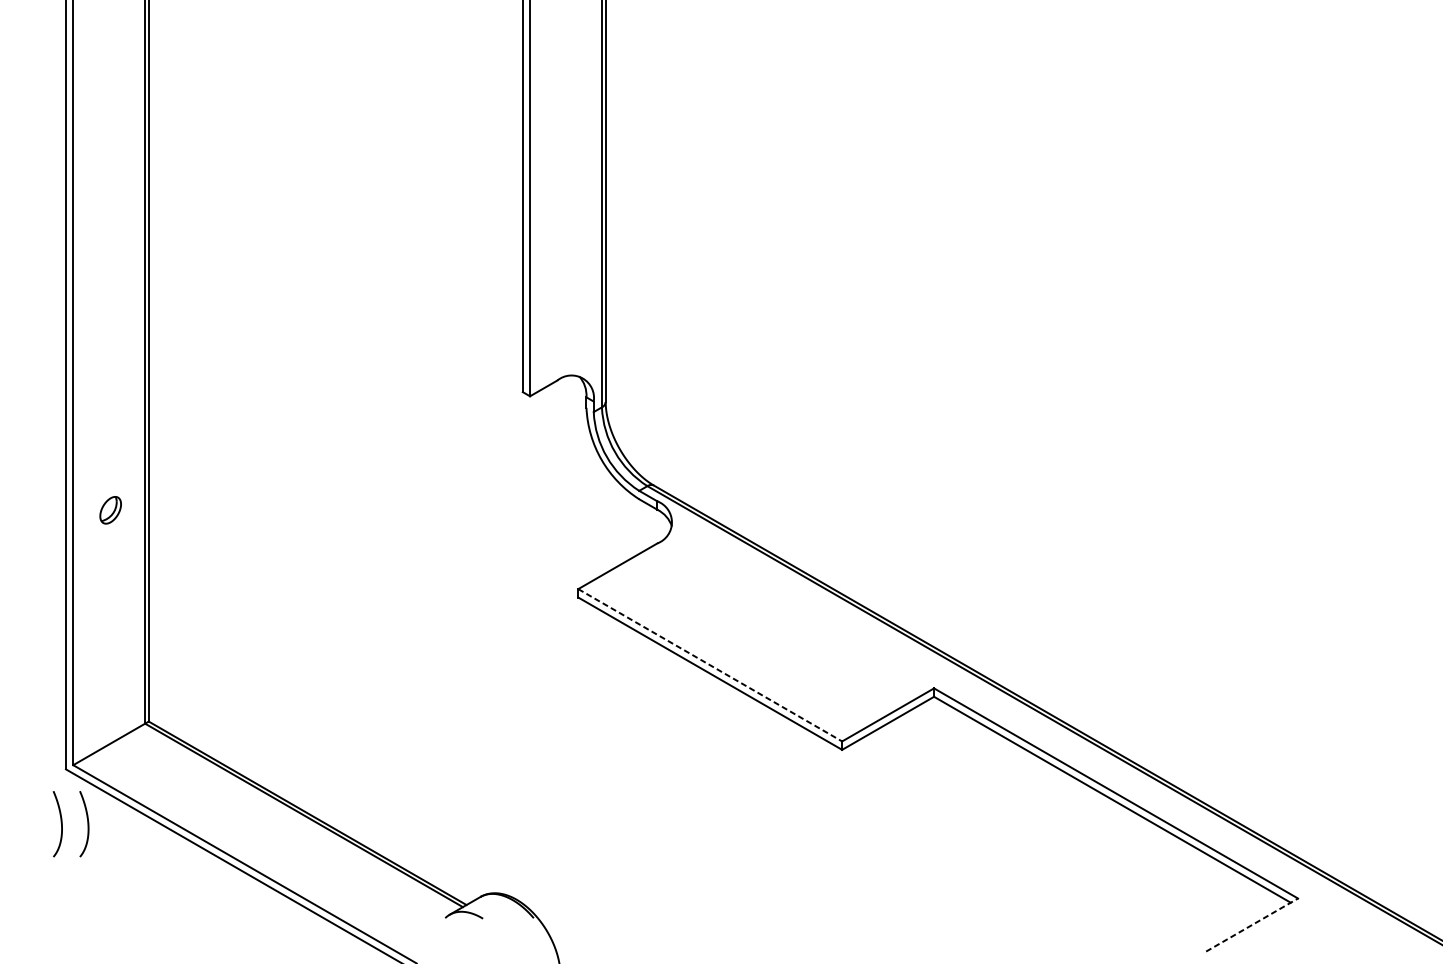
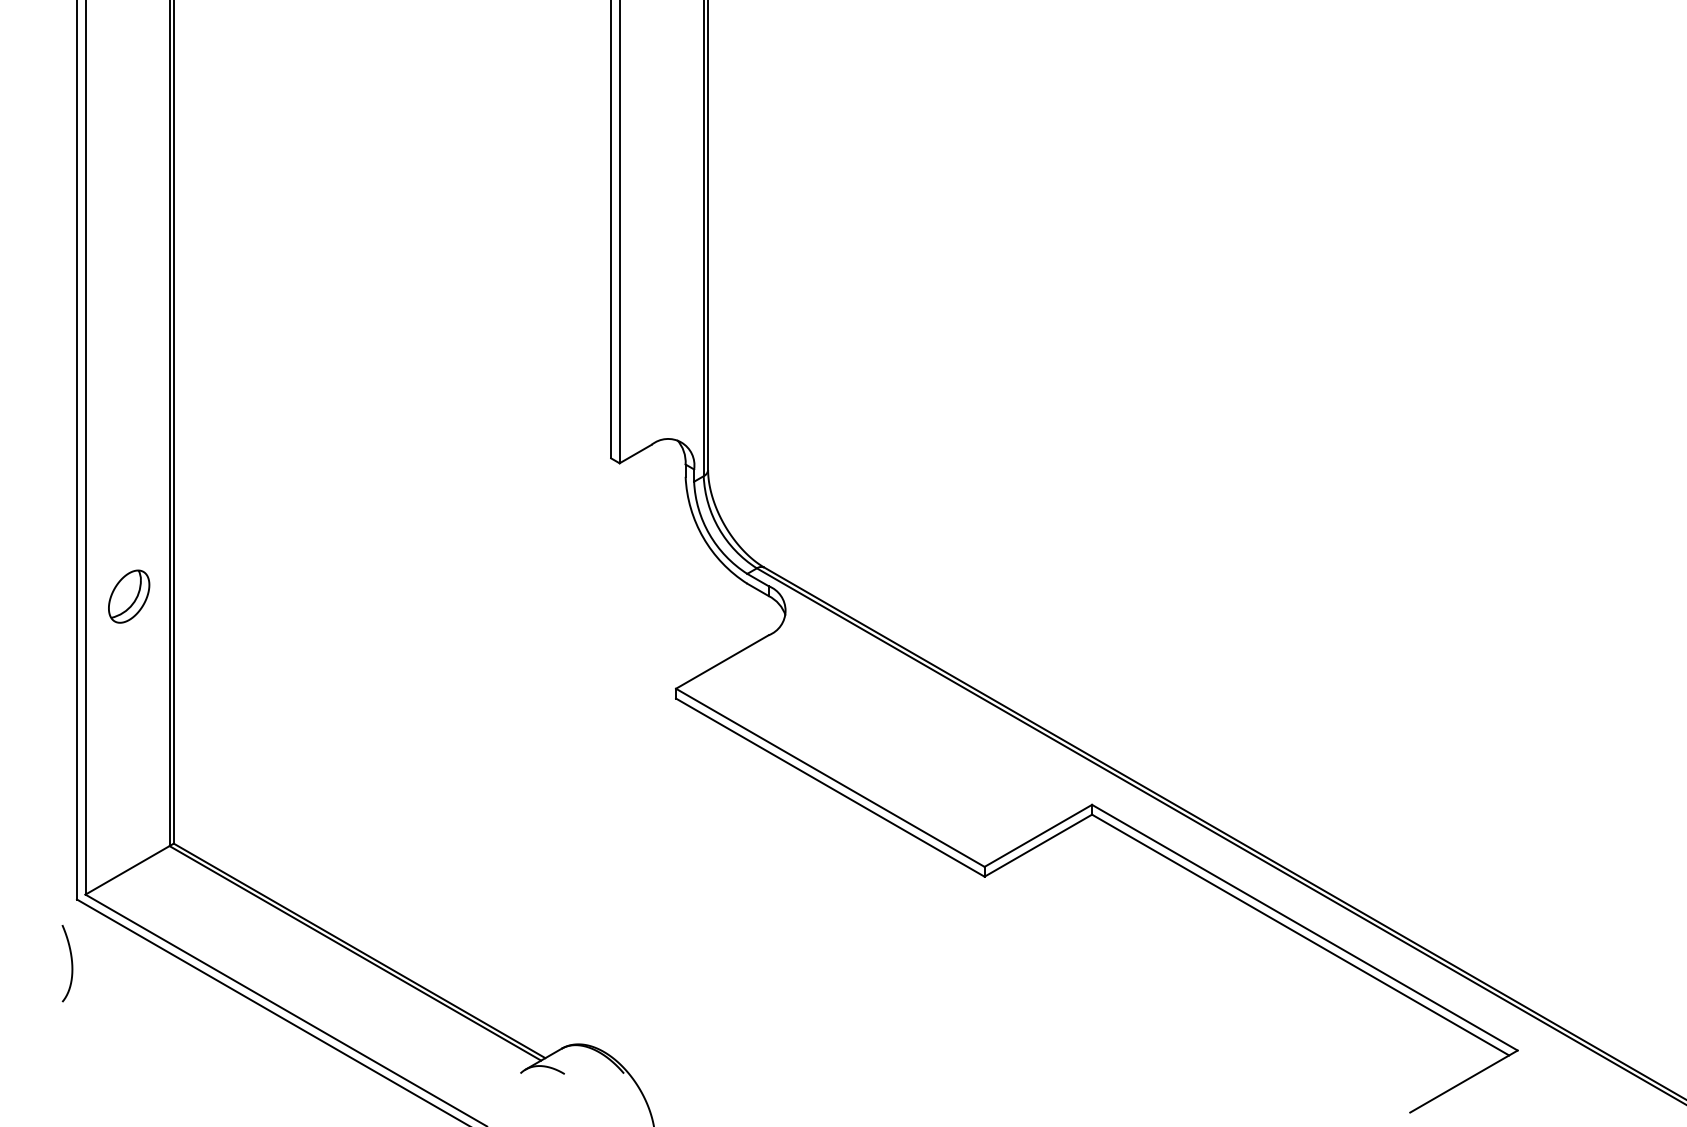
part: (110, 510) -> (129, 596), size x1.67
line: (710, 665) -> (830, 778), dashed -> solid
curve: (87, 824) -> (102, 963), removed
line: (1252, 924) -> (1464, 1081), dashed -> solid

